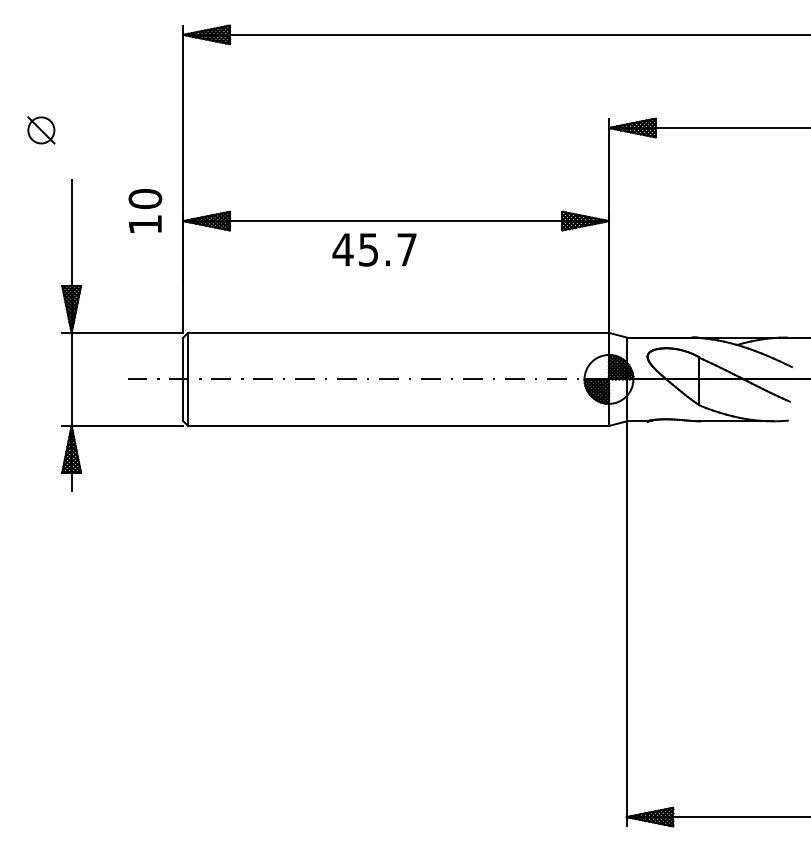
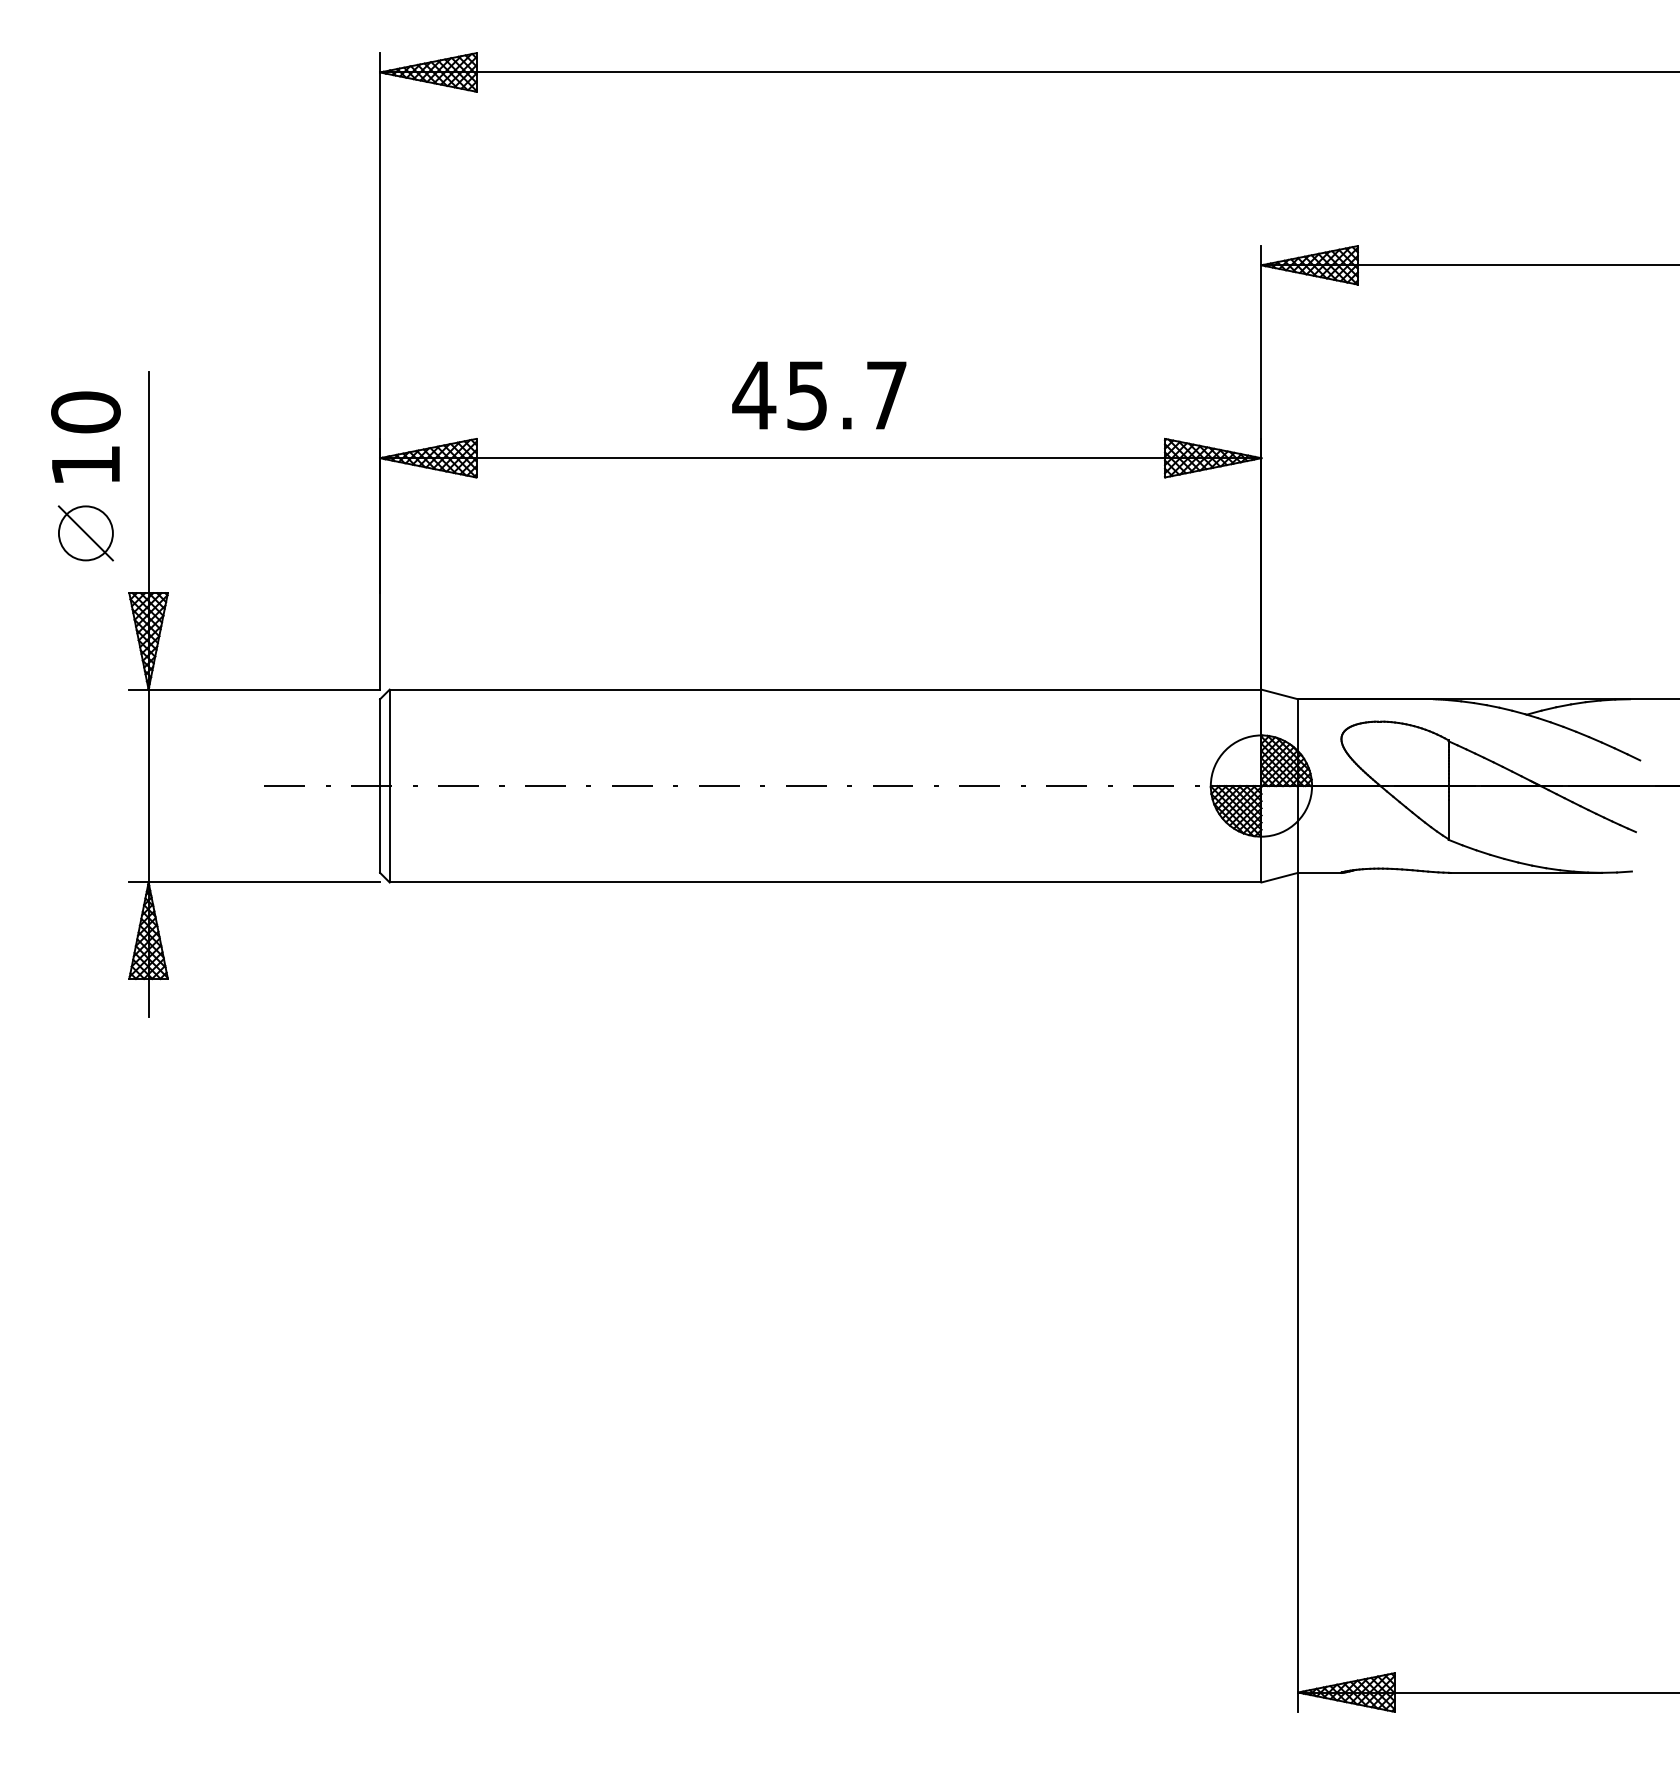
part: (41, 130) -> (86, 533), moved
text: (145, 210) -> (86, 436), moved
text: (374, 249) -> (819, 394), moved

